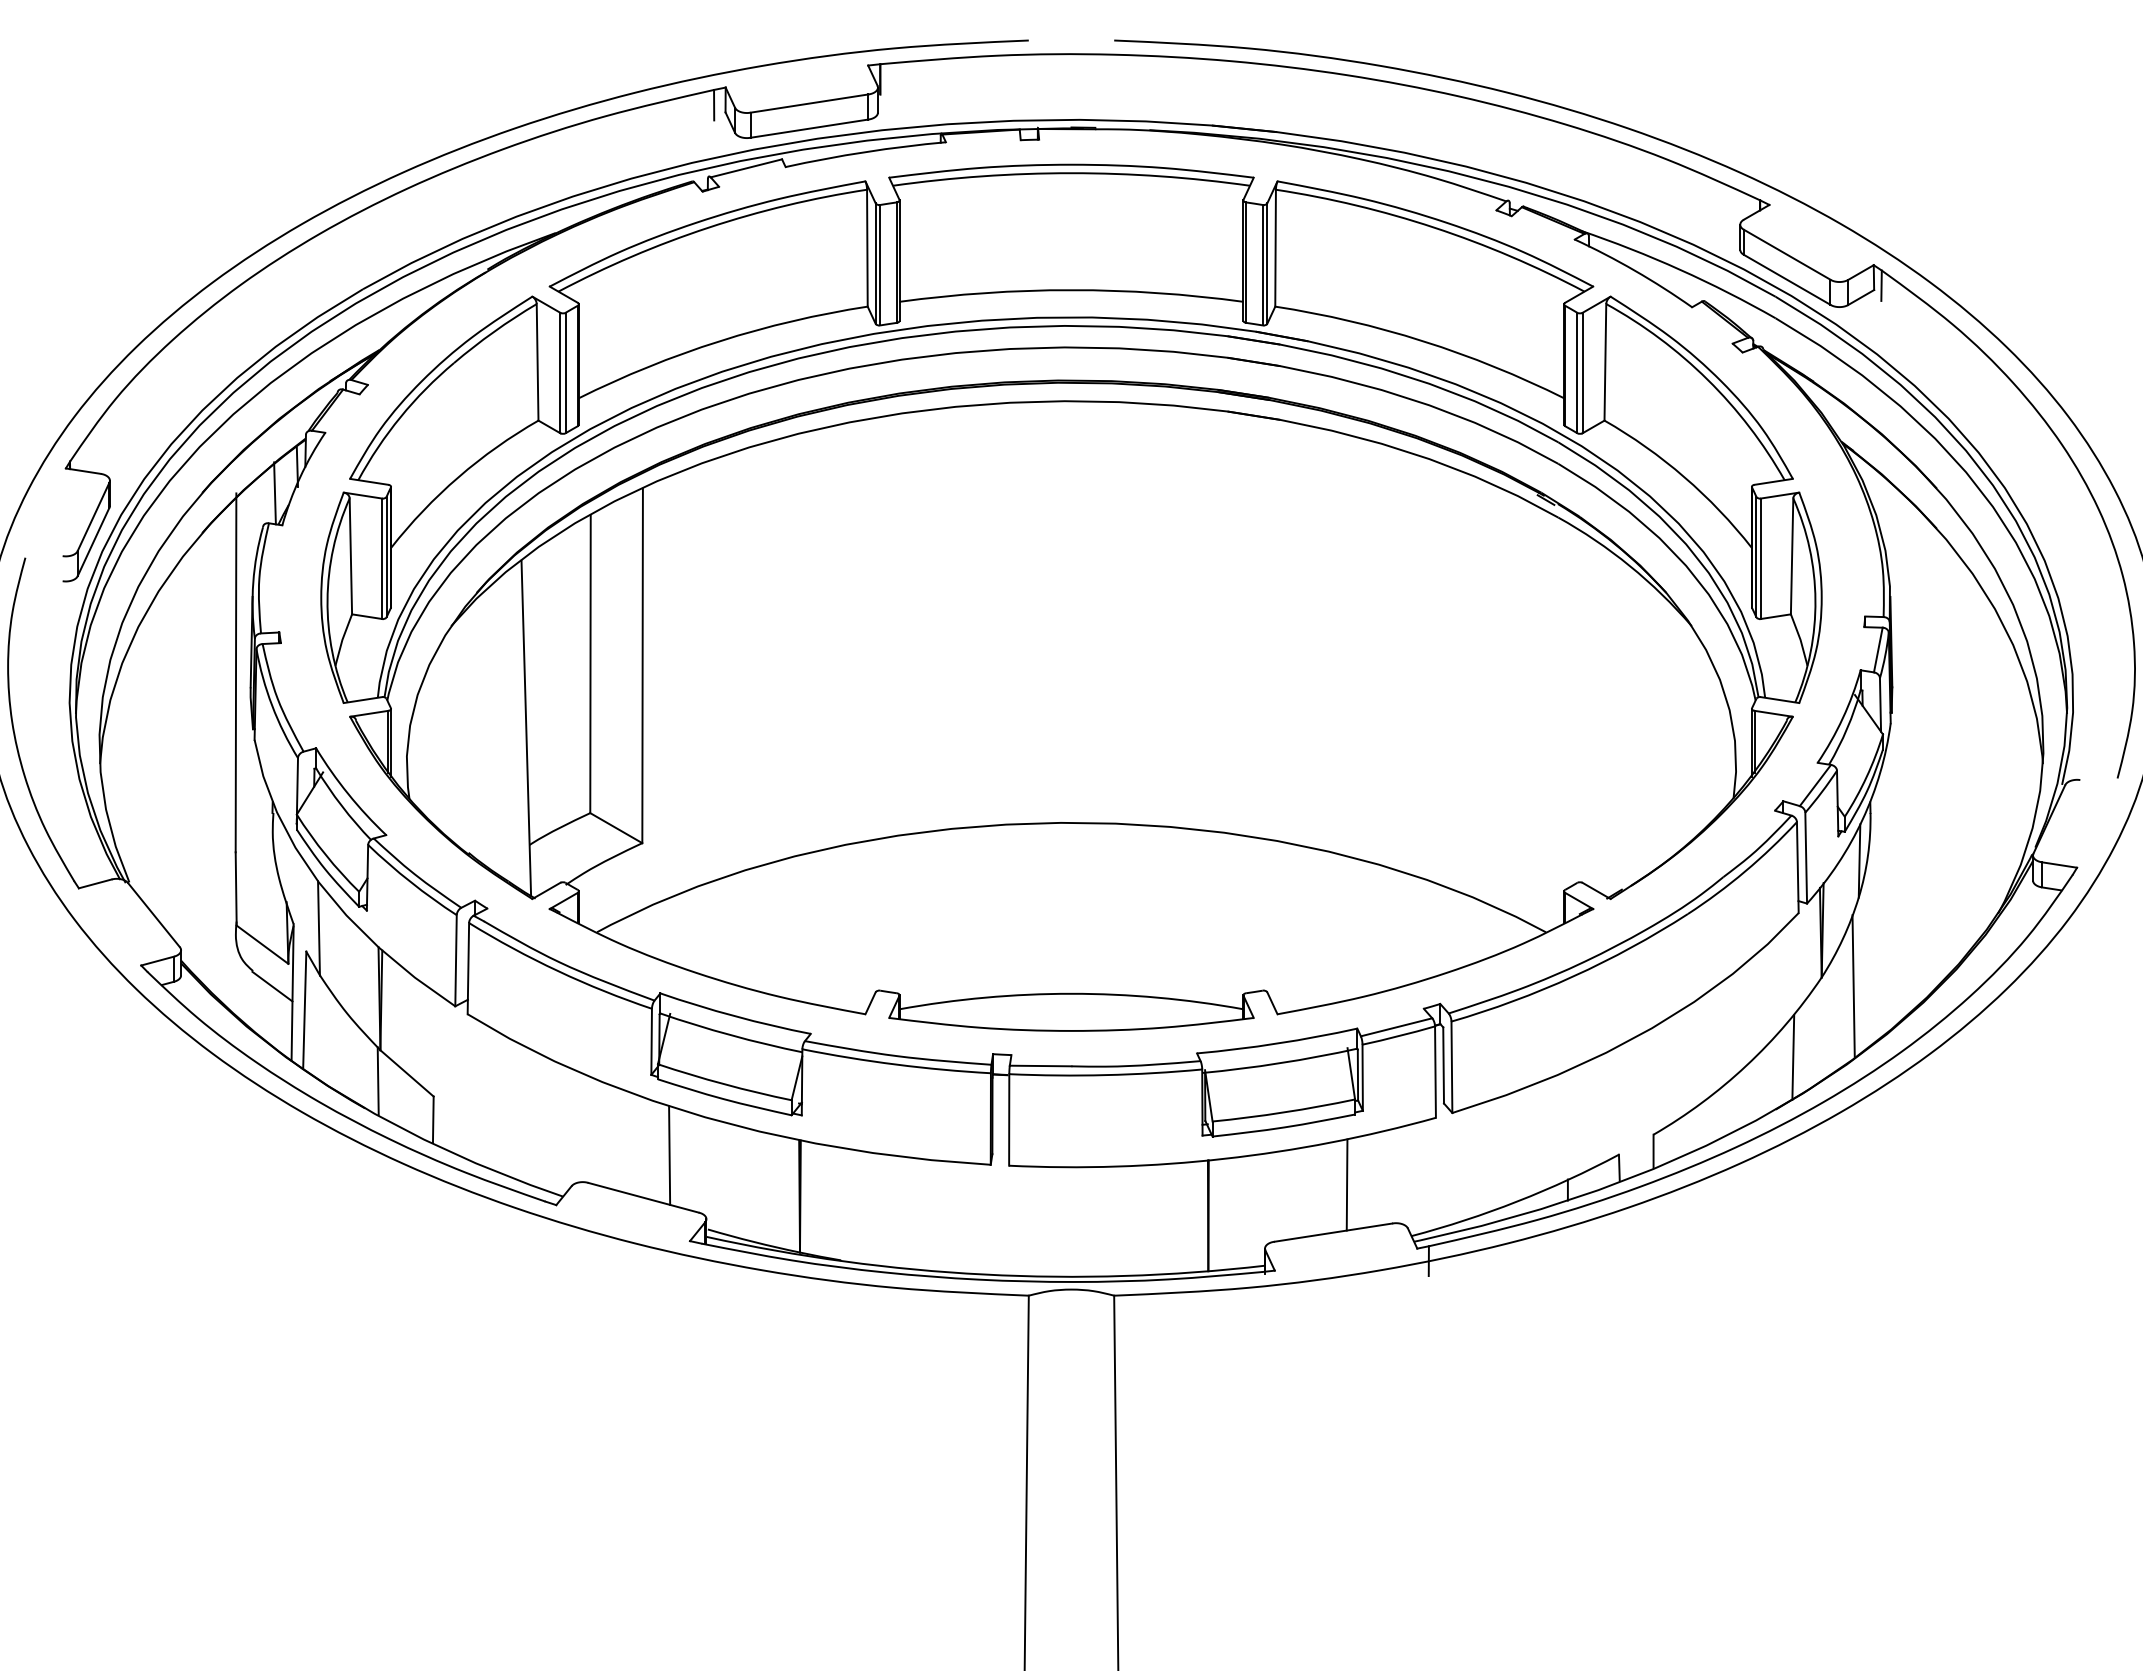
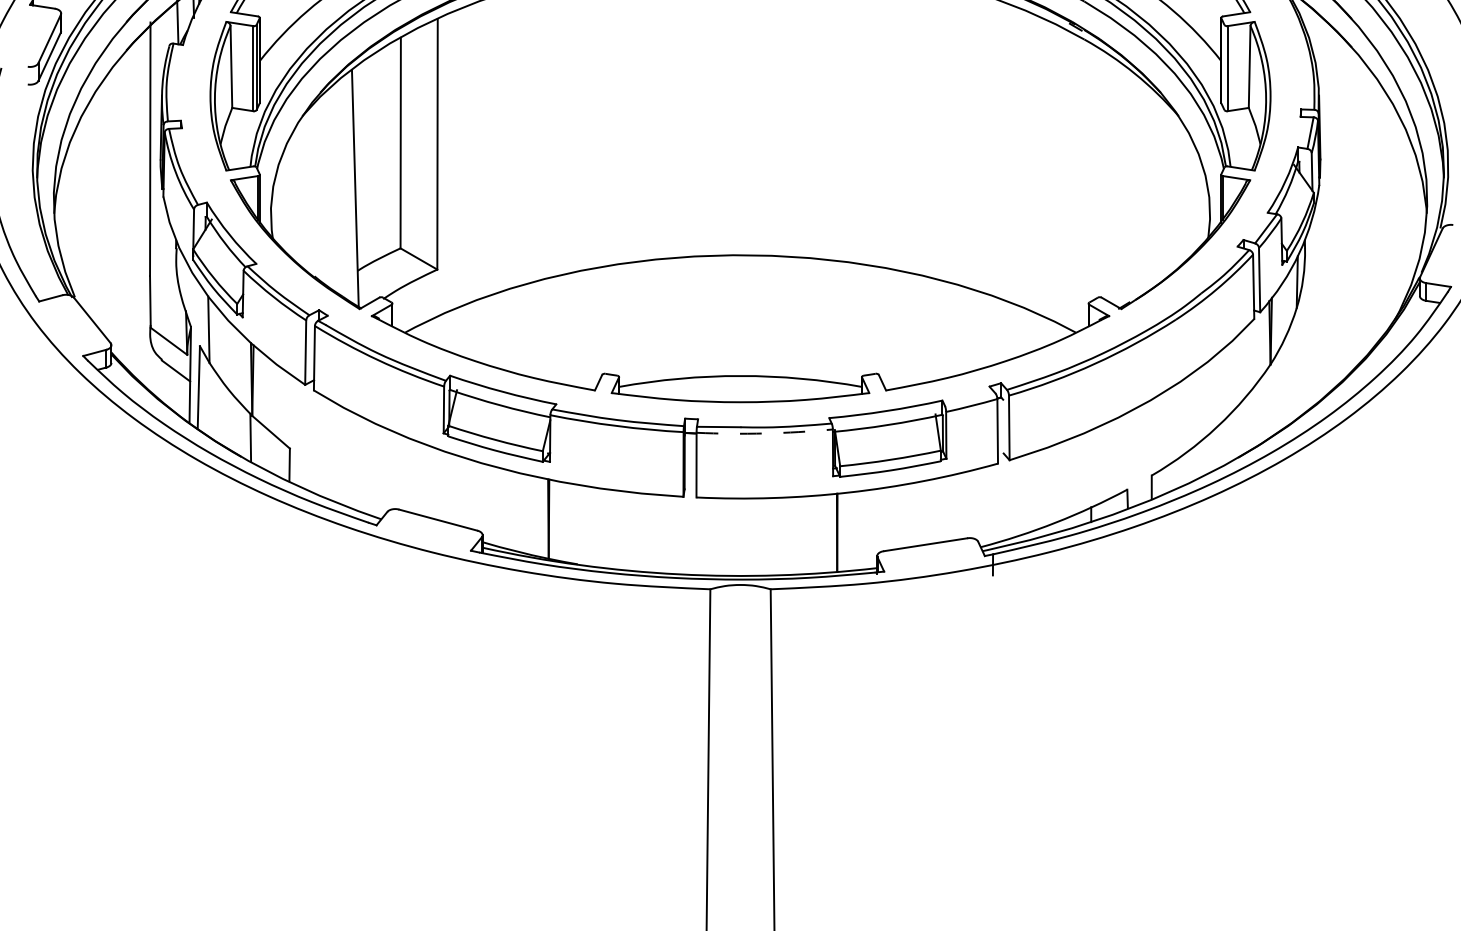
line: (1756, 557) -> (1224, 67), removed
line: (1853, 985) -> (1293, 370), removed
line: (1396, 1027) -> (970, 399), removed
line: (1793, 1057) -> (1250, 421), removed
line: (1443, 1065) -> (1003, 426), removed
arc: (1105, 1075) -> (764, 433), solid -> dashed
line: (669, 1155) -> (456, 490), removed
line: (1346, 1184) -> (934, 510), removed

